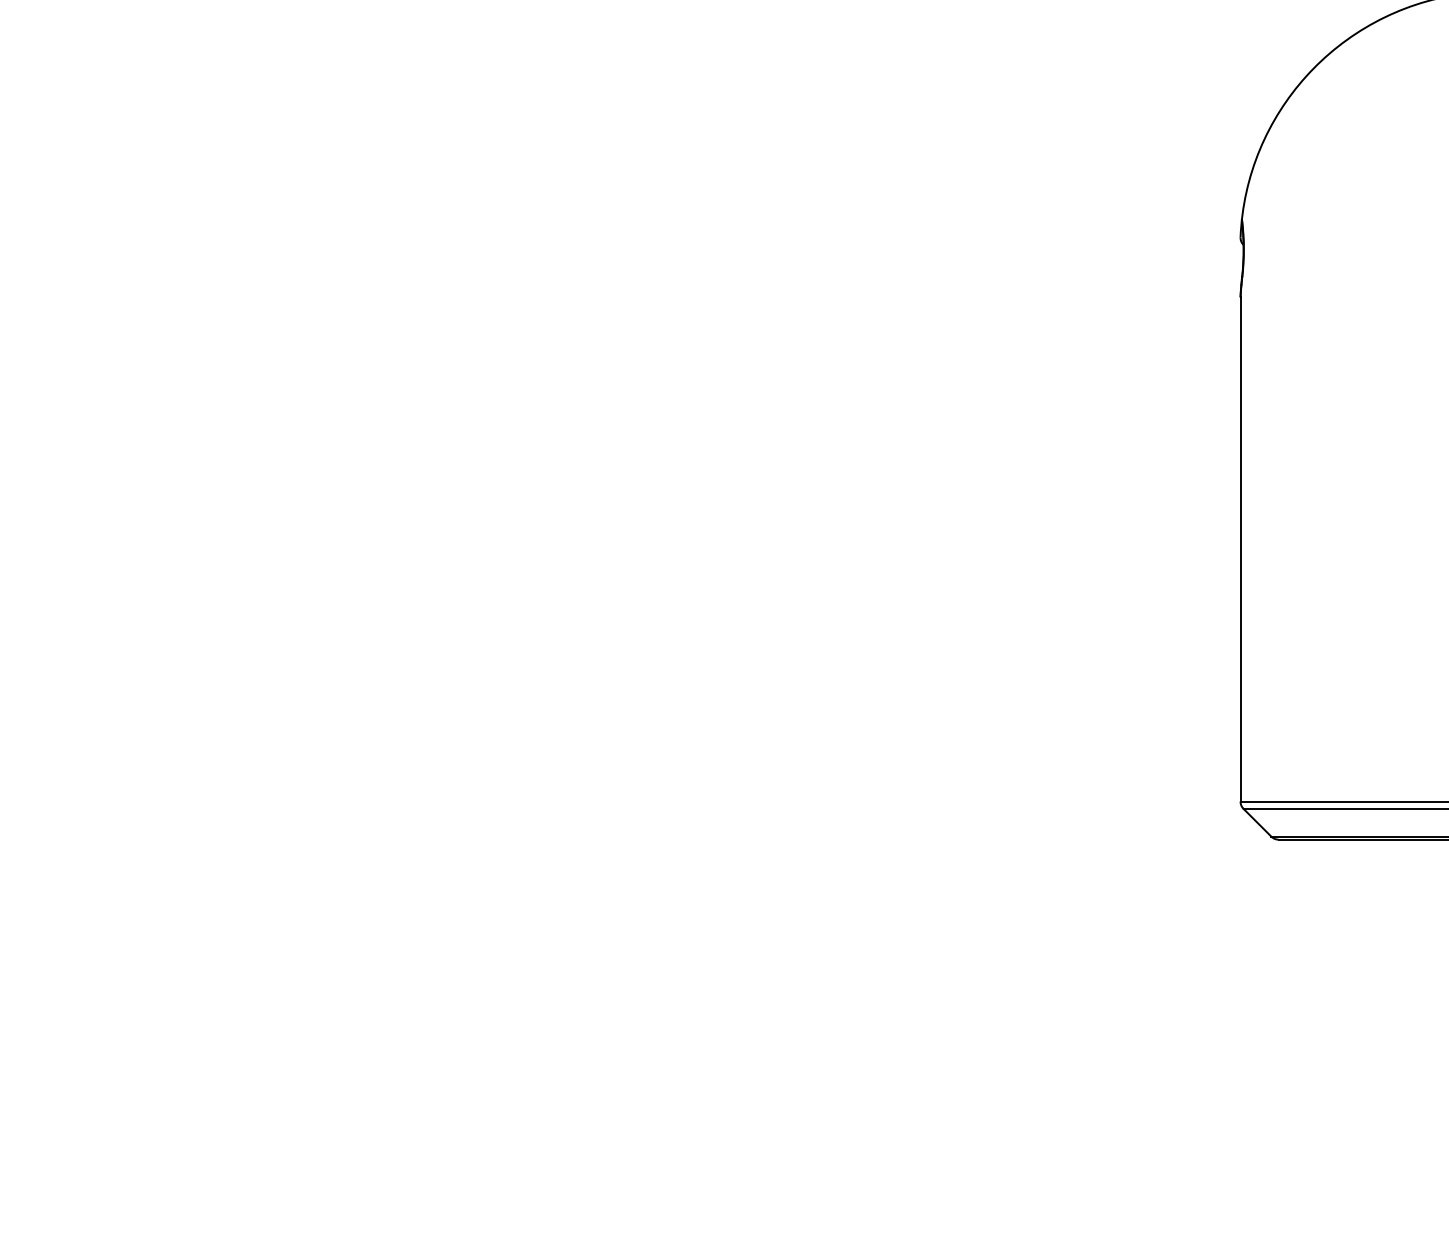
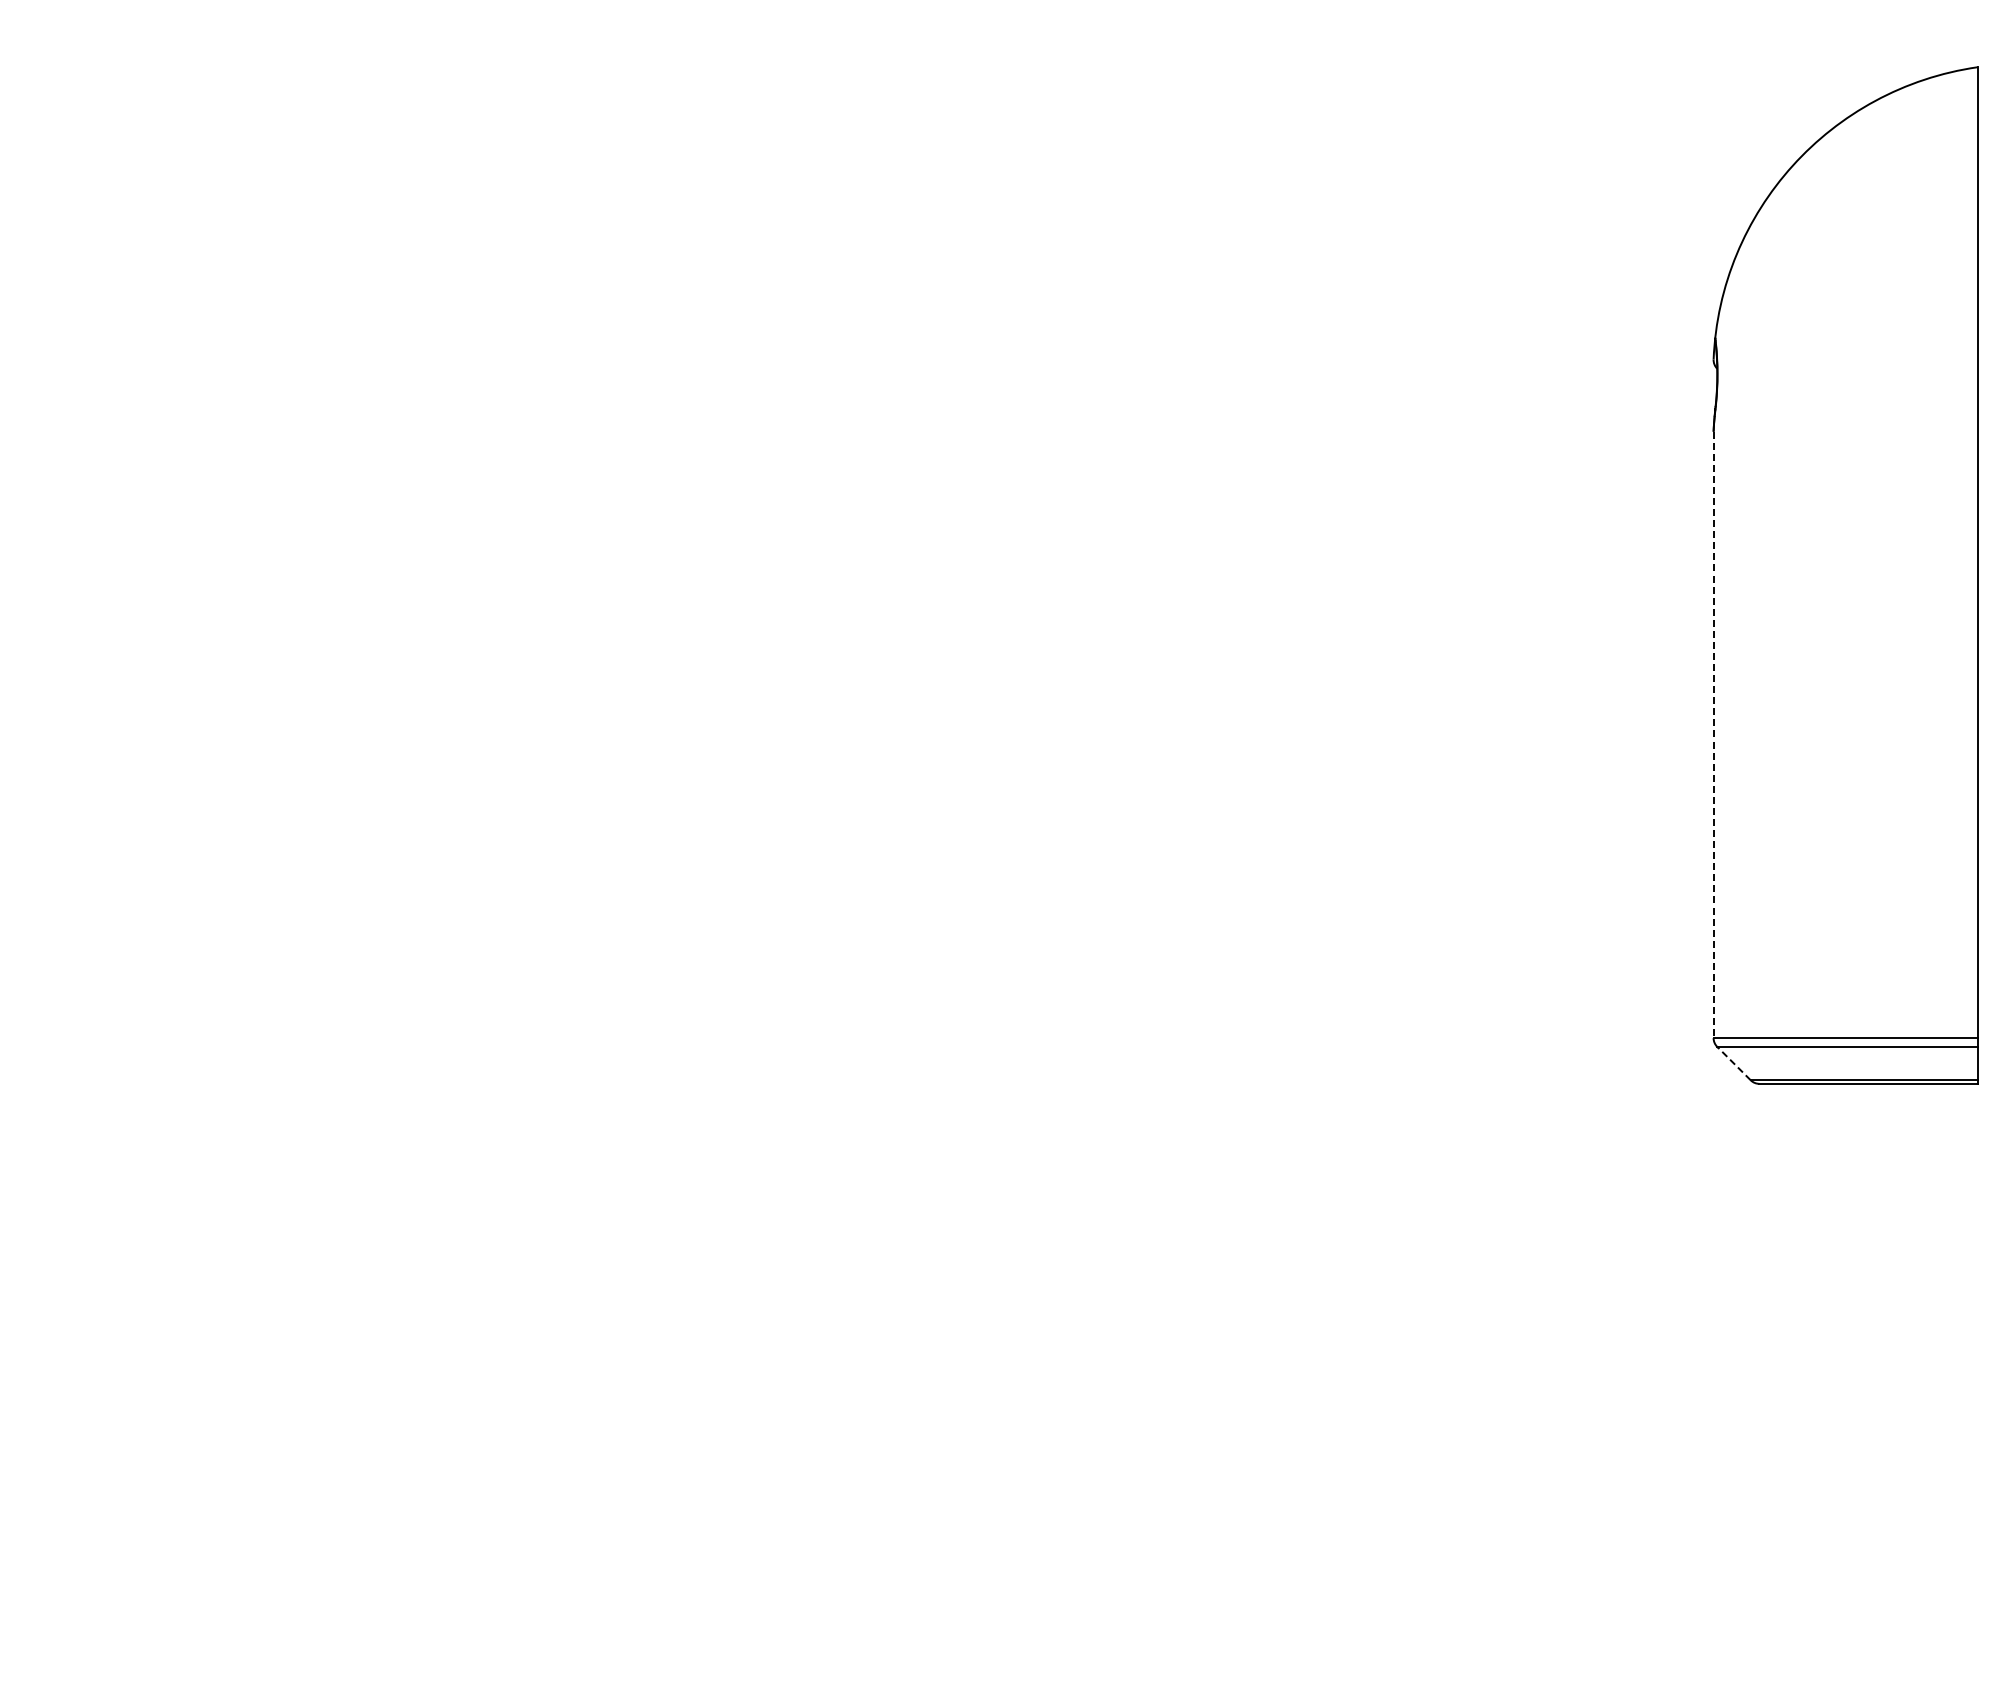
line: (1240, 550) -> (1713, 735), solid -> dashed
line: (1257, 822) -> (1733, 1063), solid -> dashed

